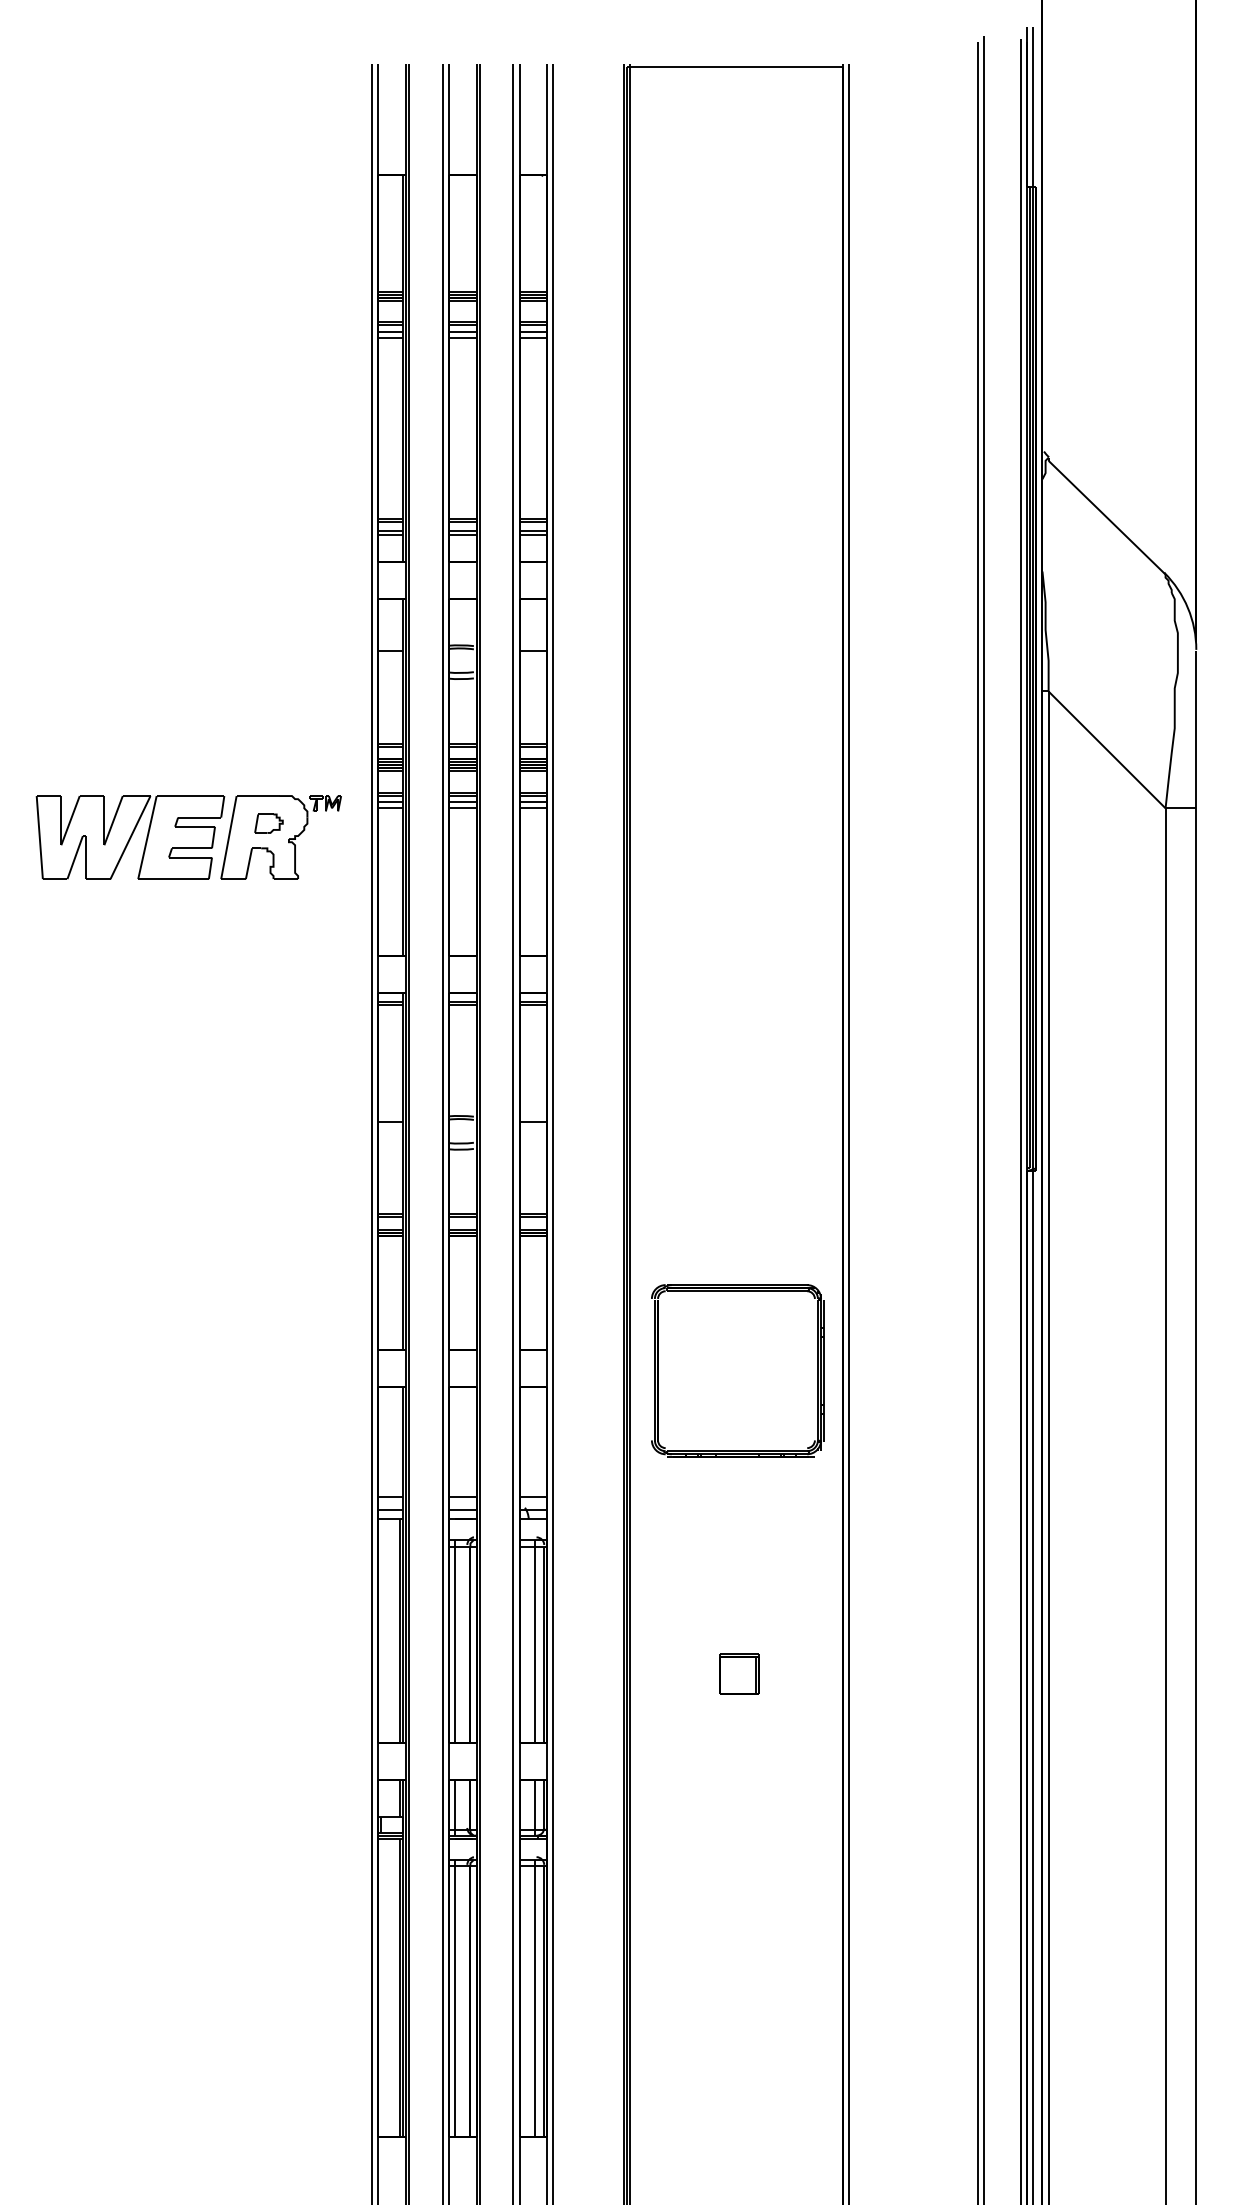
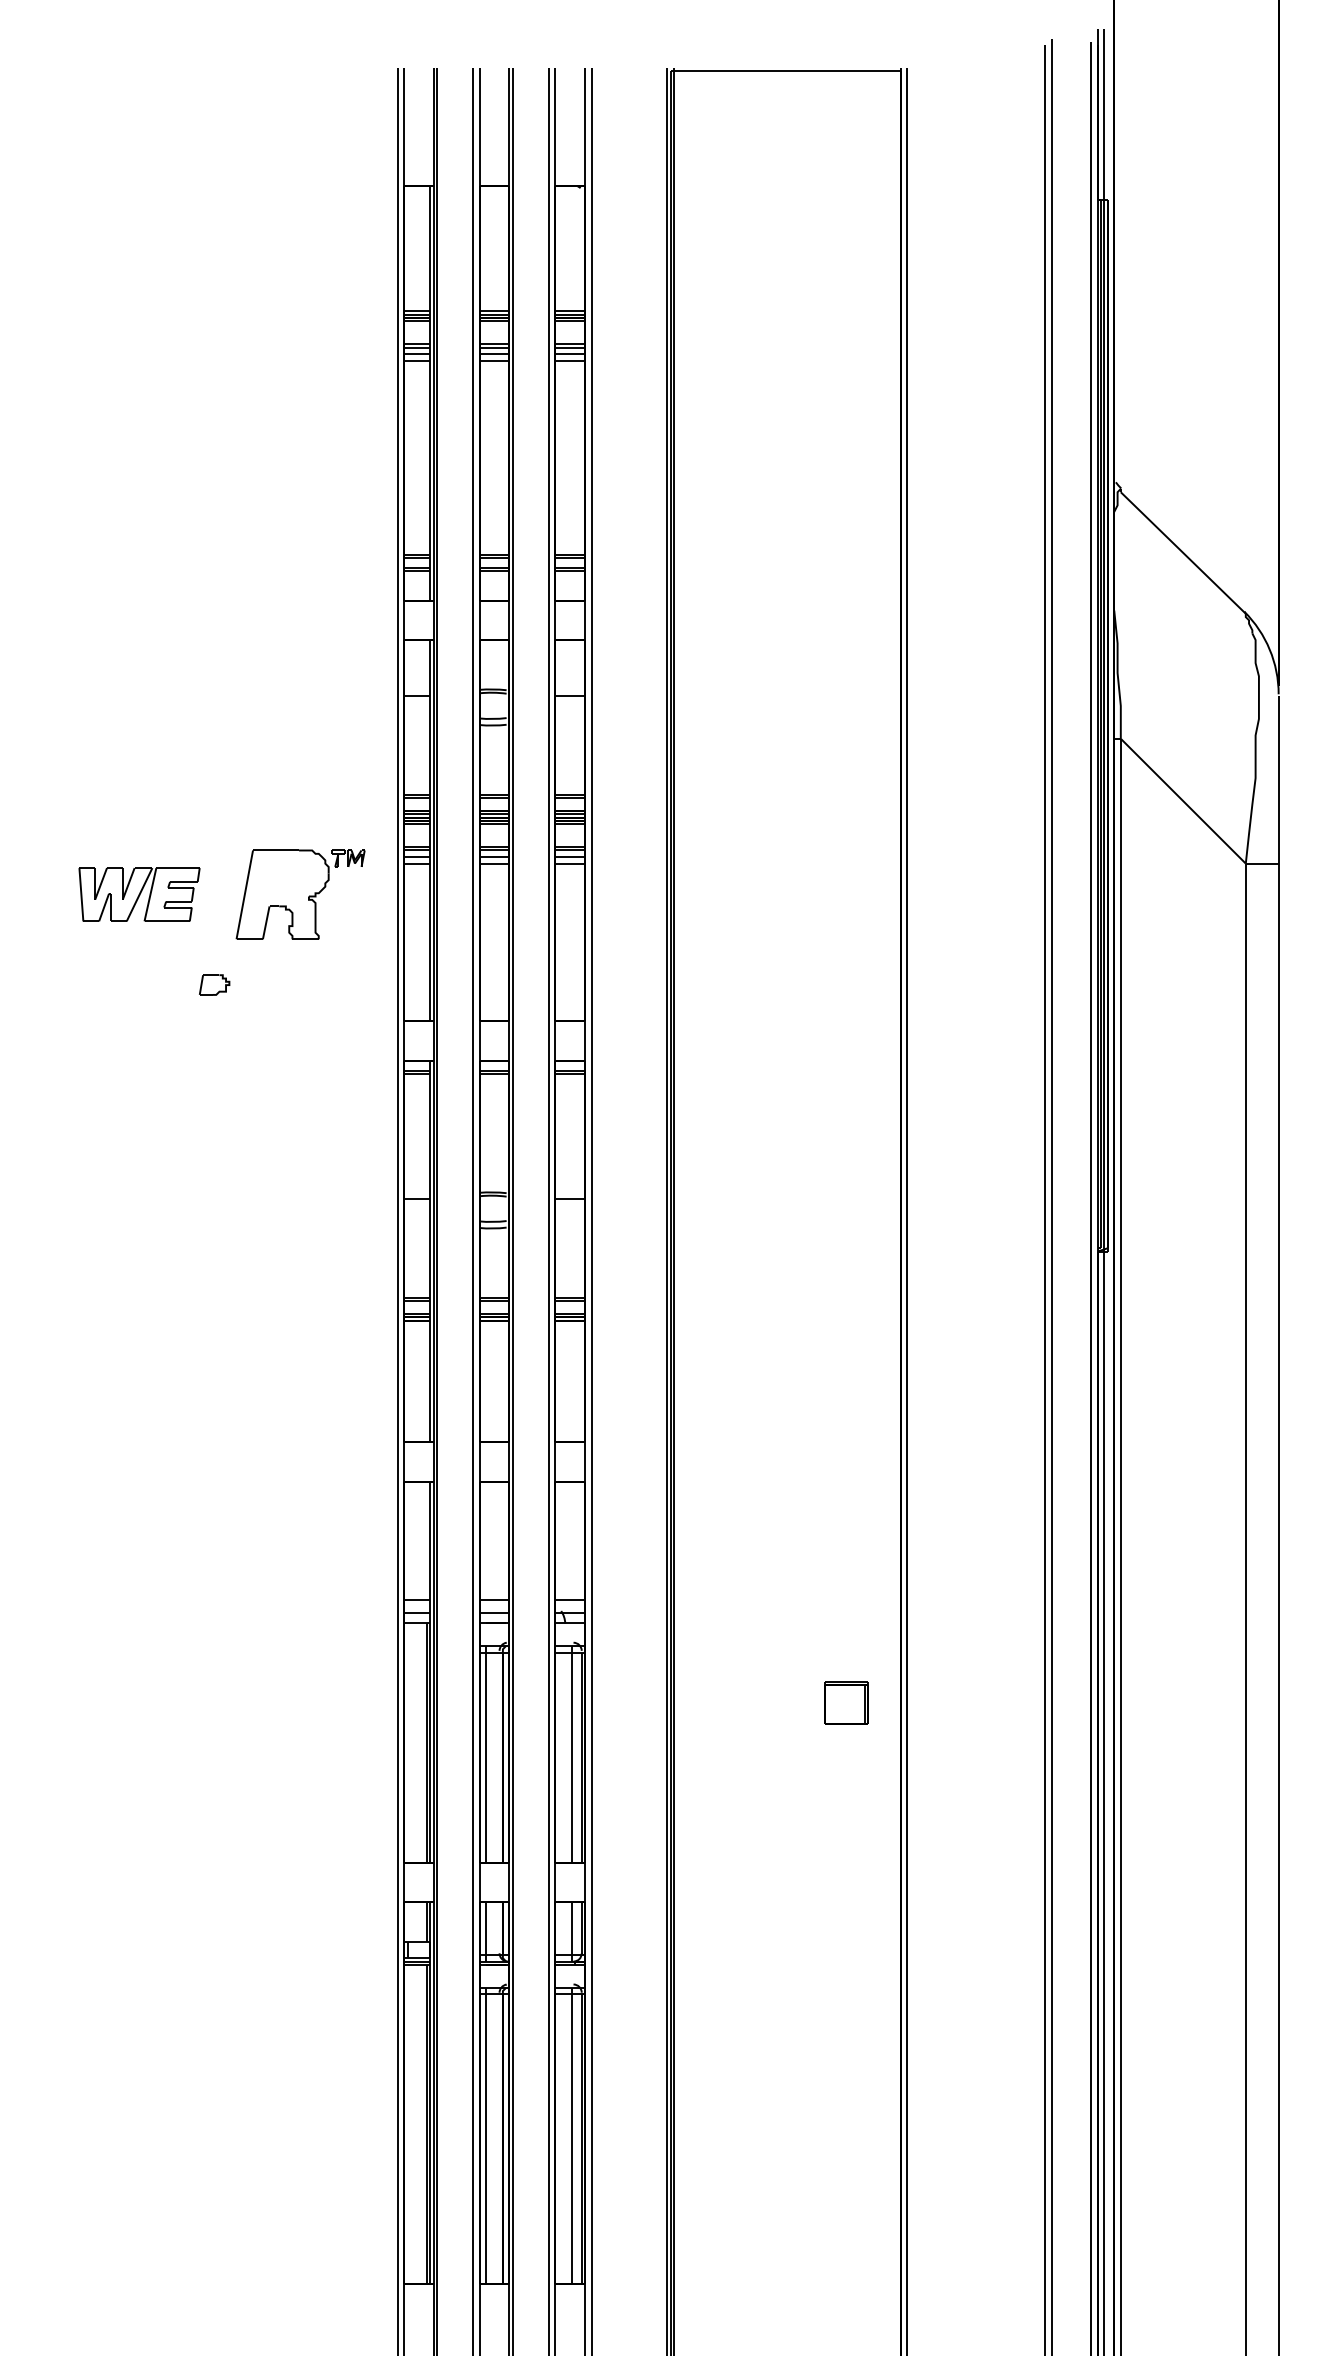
part: (268, 823) -> (214, 984), moved
part: (130, 837) -> (139, 894), size x0.6
part: (737, 1291) -> (788, 1380), removed
part: (739, 1673) -> (846, 1702), moved

